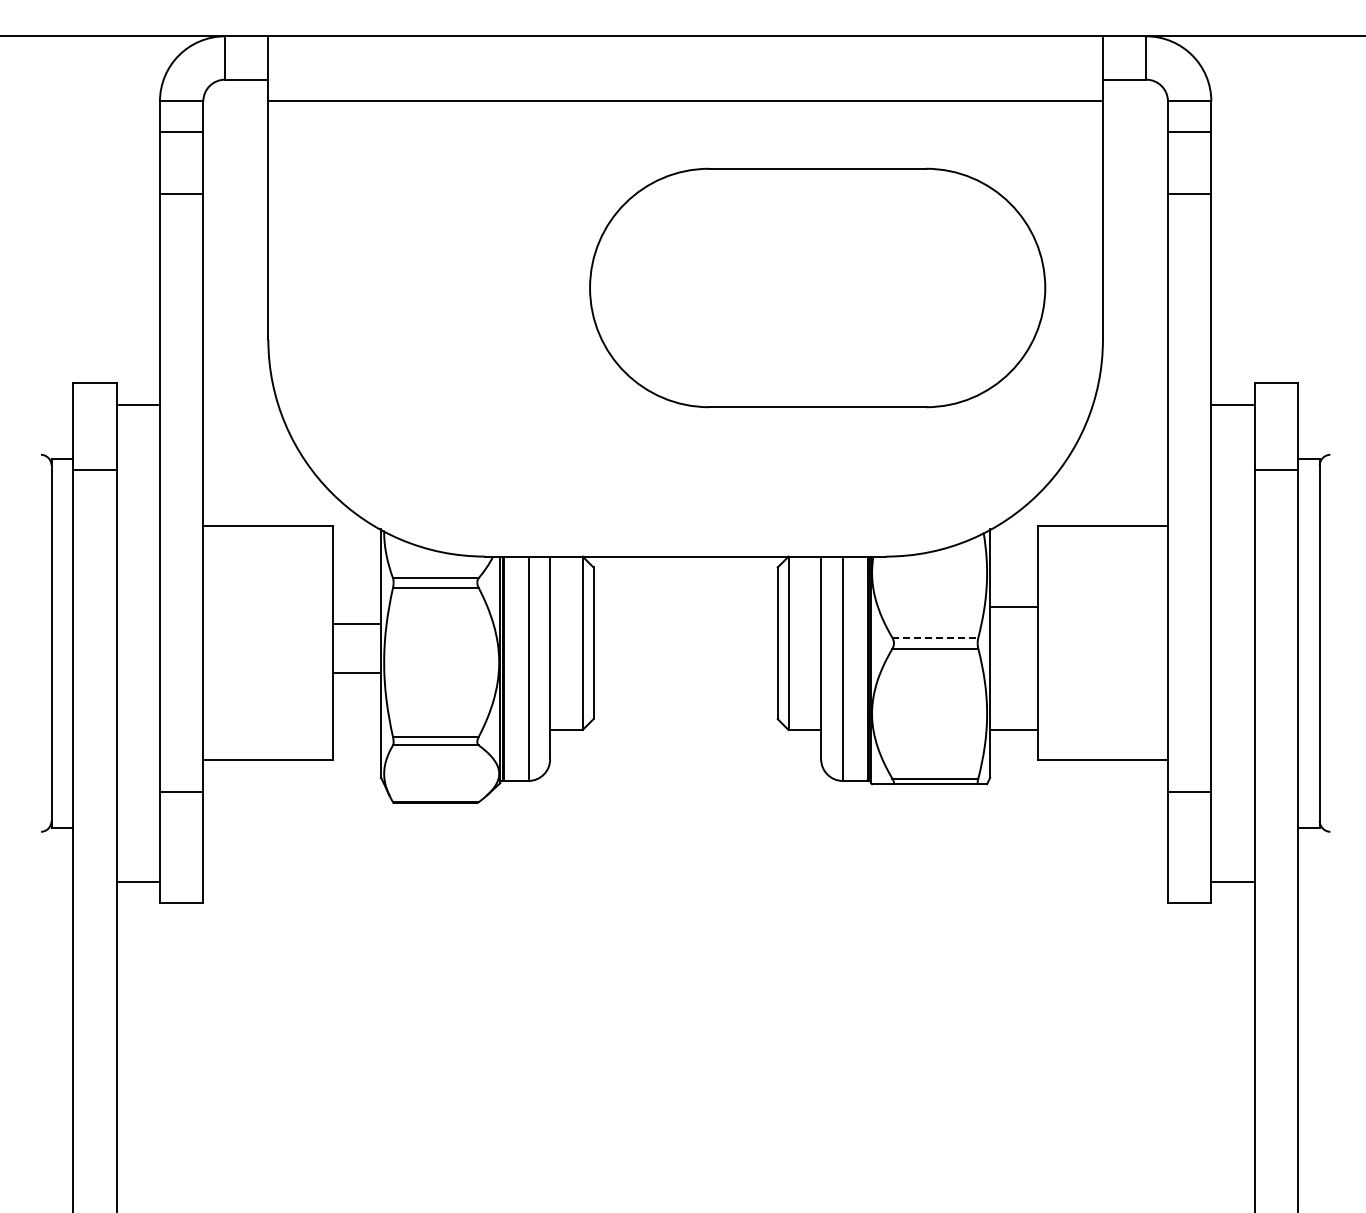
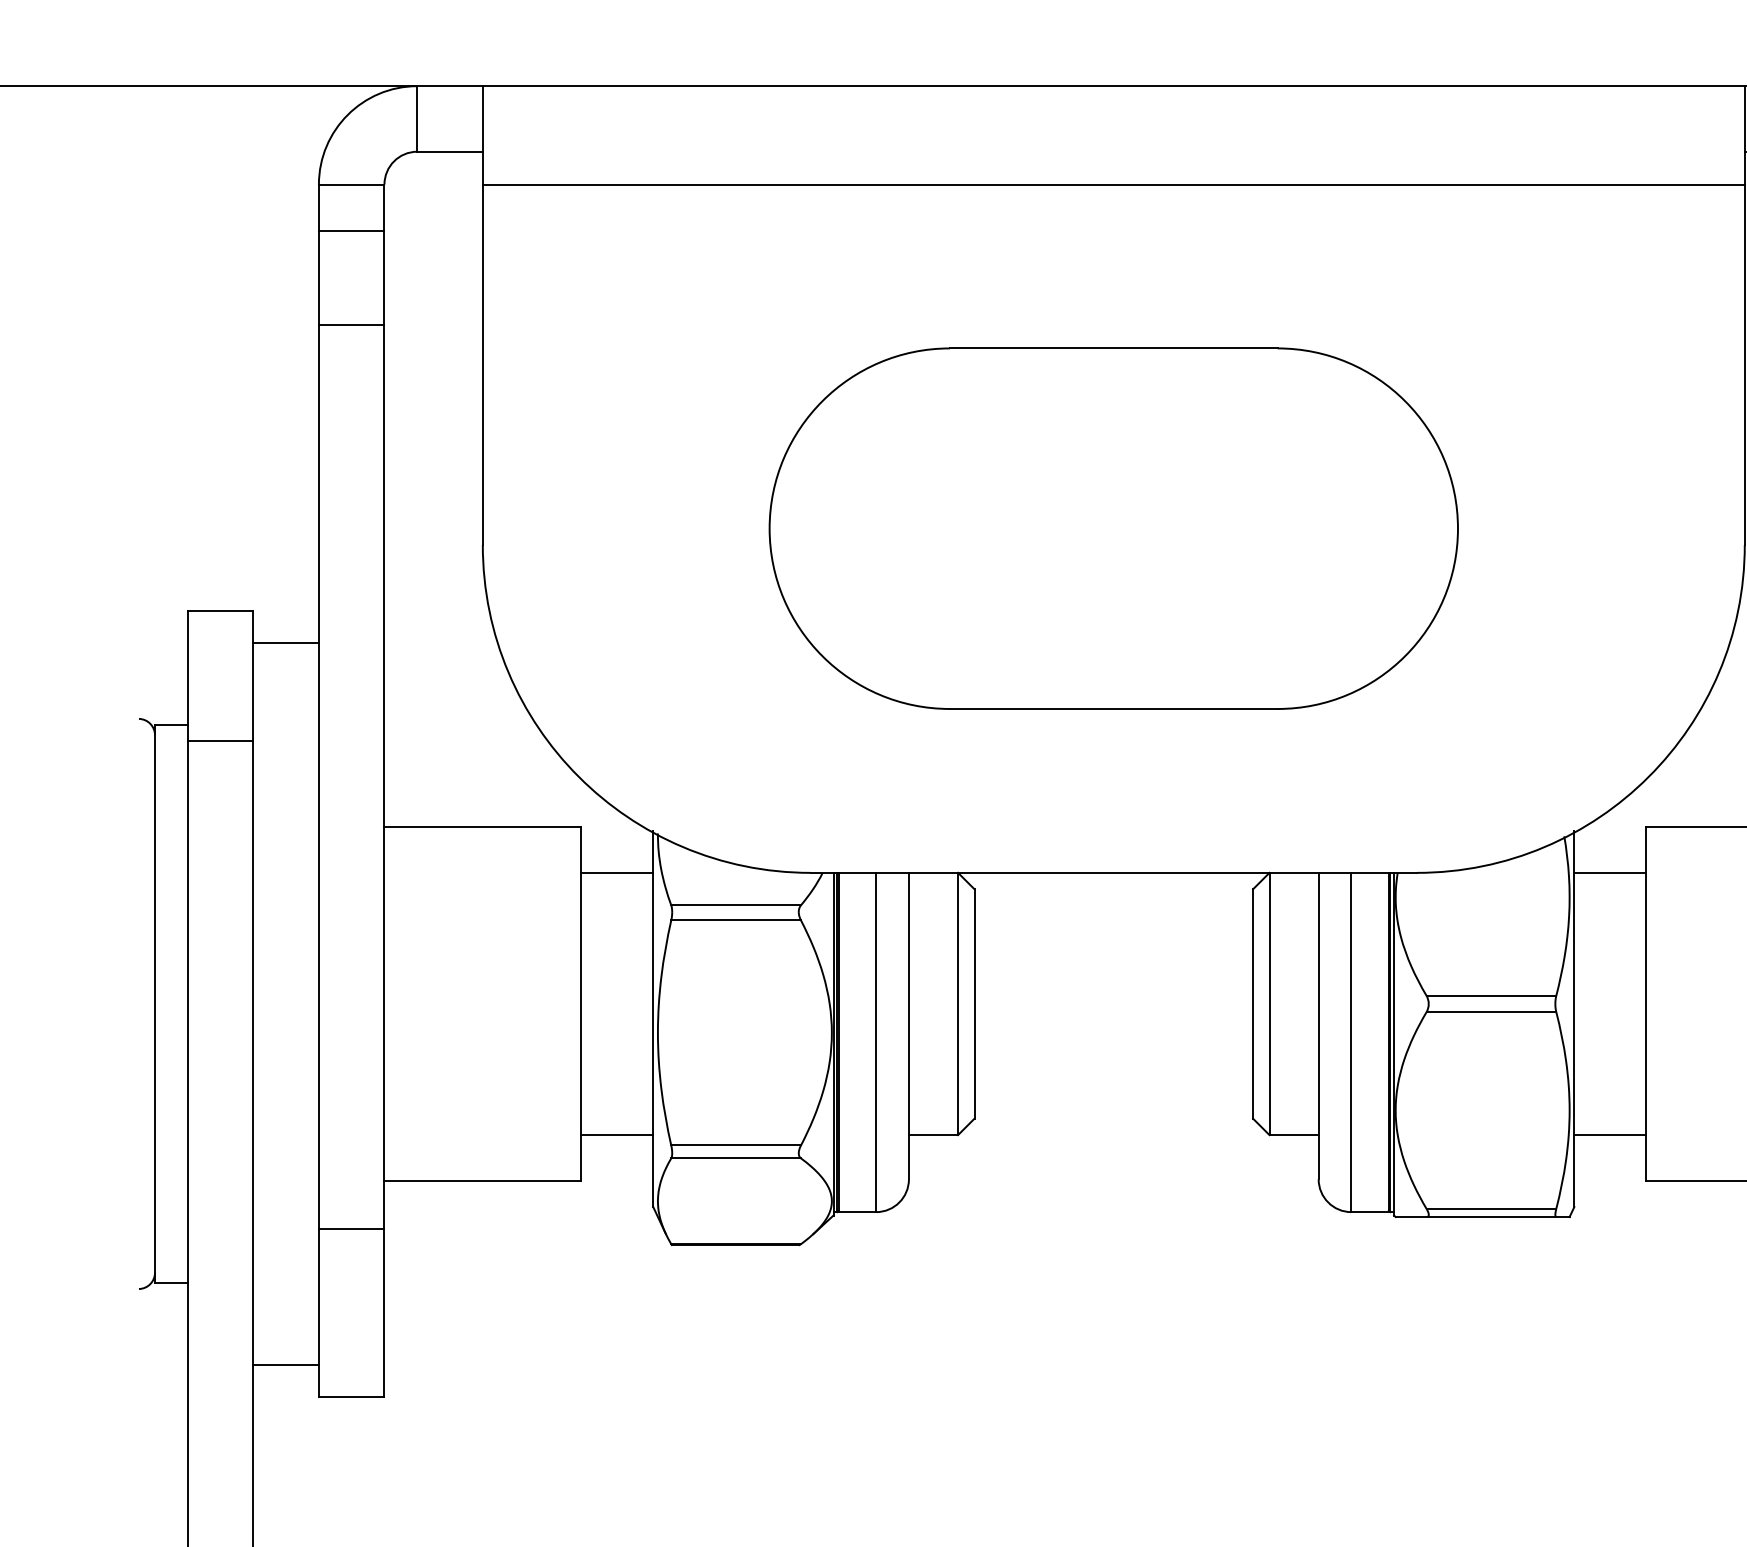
part: (817, 287) -> (1113, 527), moved
line: (1013, 606) -> (1609, 872), moved
line: (357, 623) -> (617, 872), moved
line: (935, 637) -> (1491, 995), dashed -> solid
line: (357, 673) -> (617, 1135), moved

